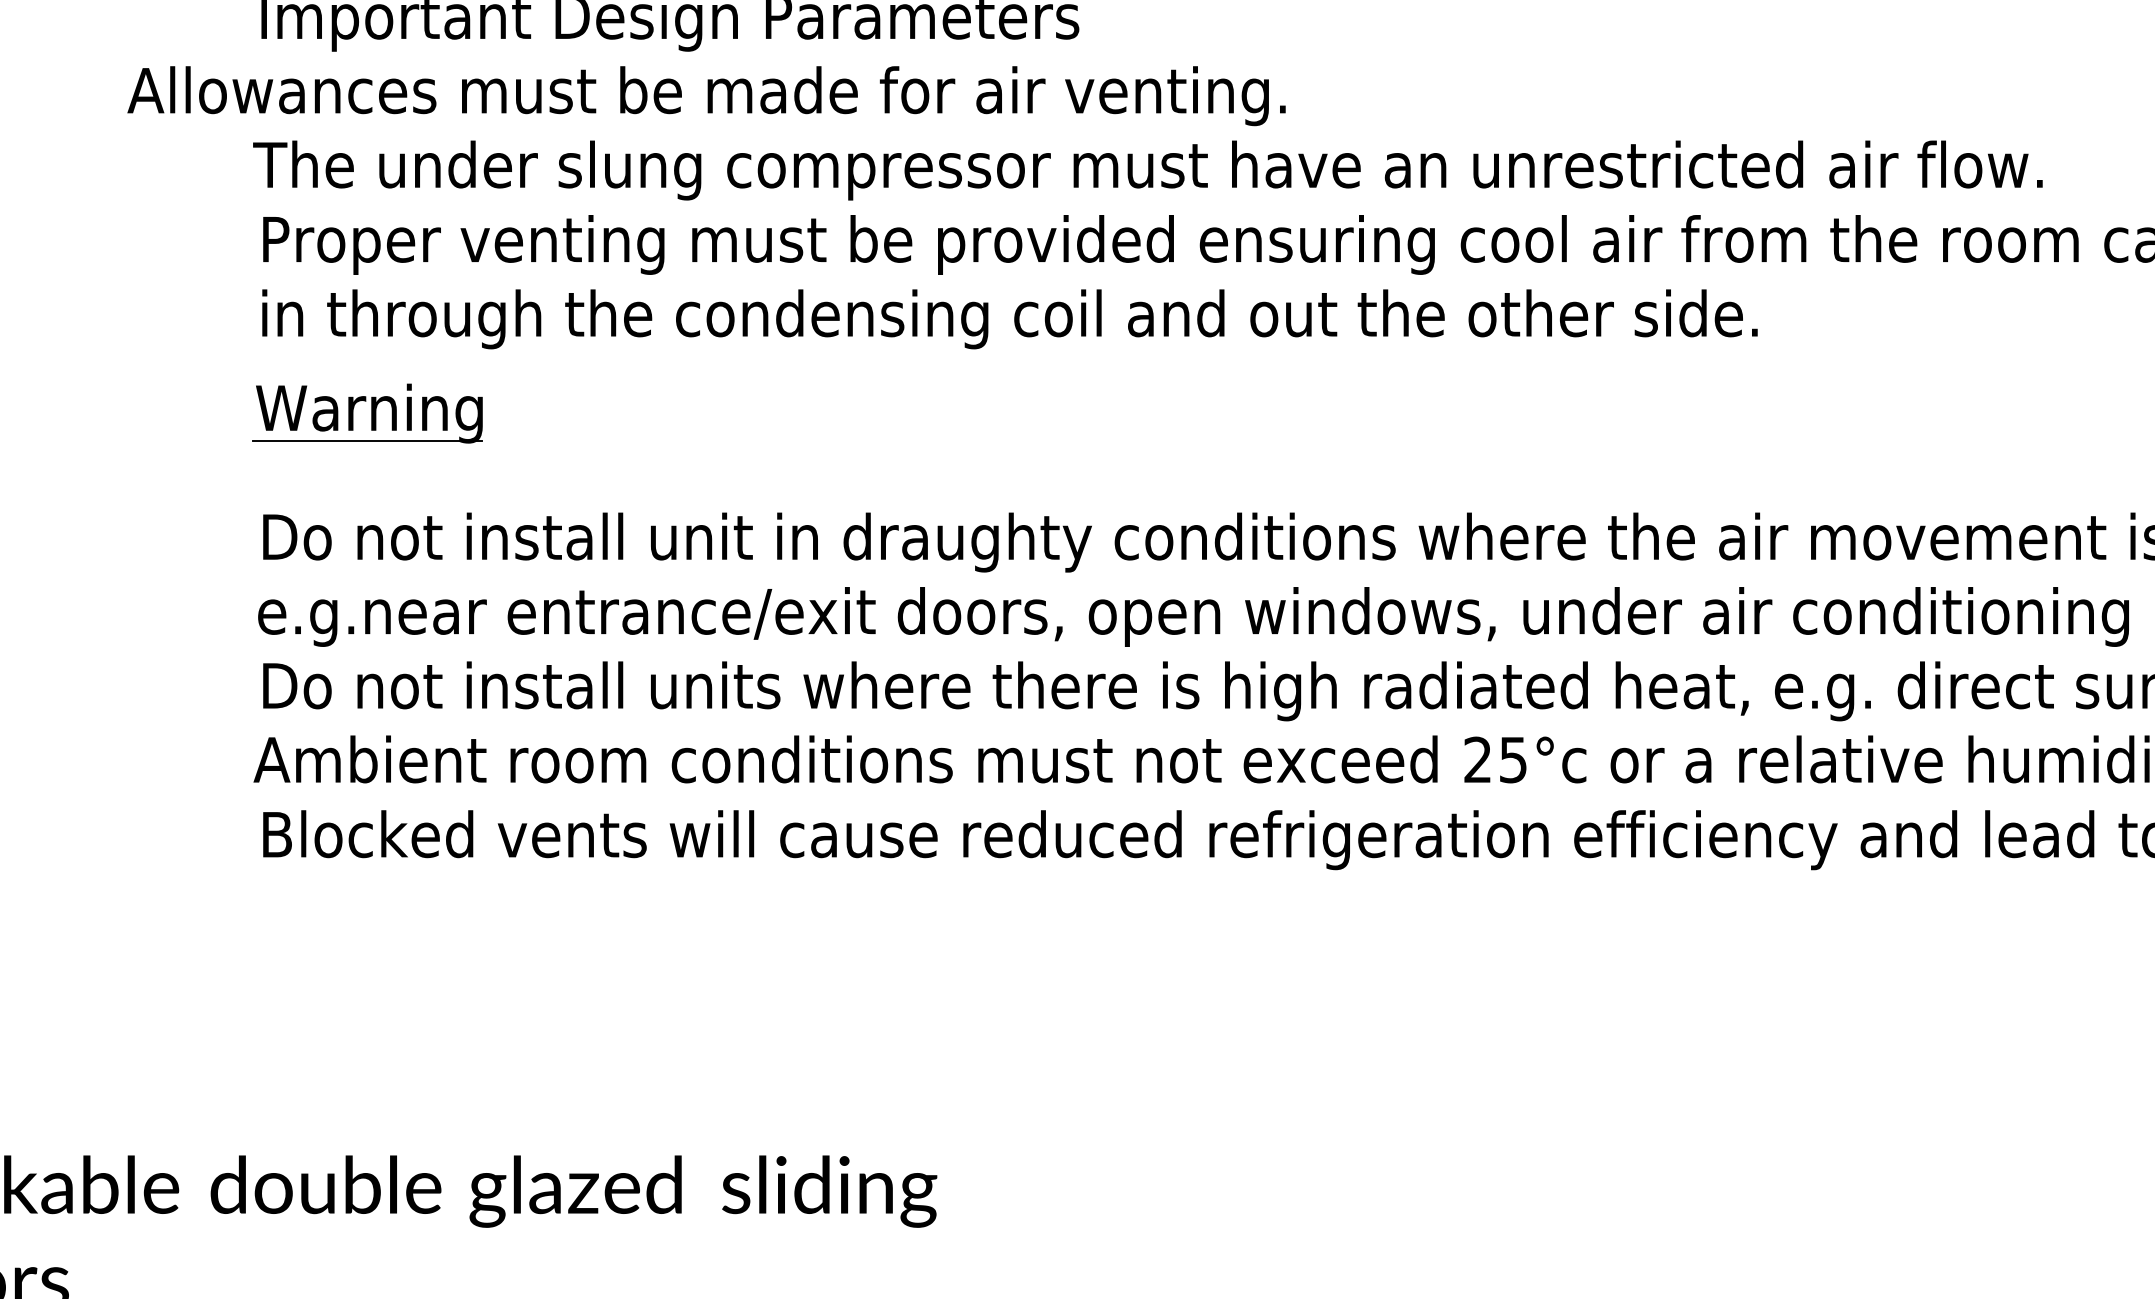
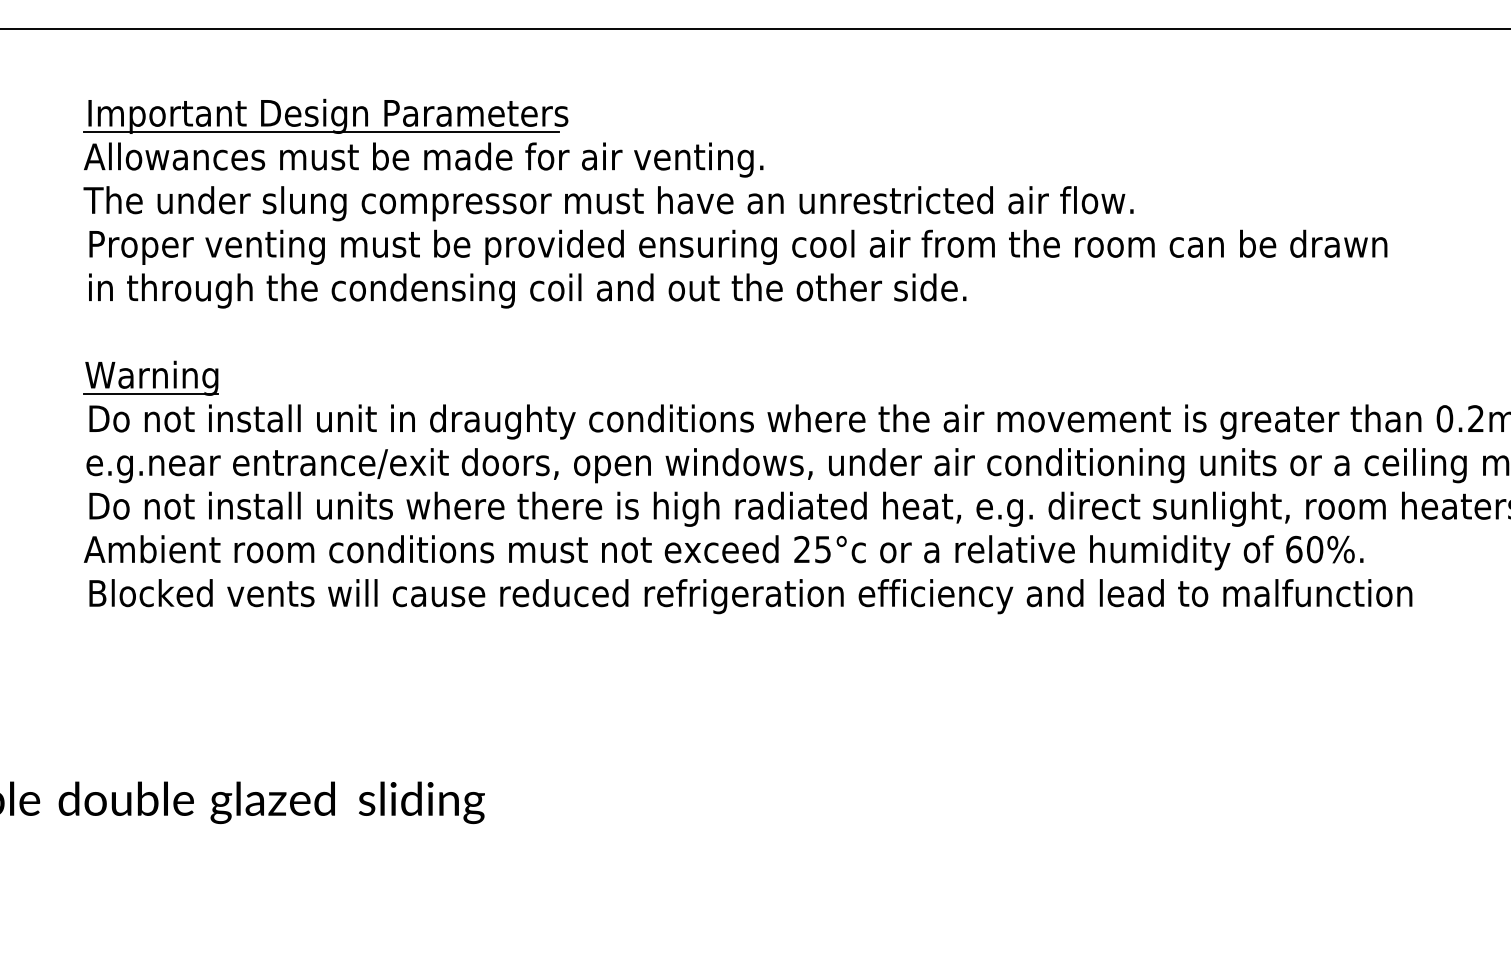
line: (656, 49) -> (320, 132), added
text: (706, 95) -> (423, 159), moved
part: (367, 412) -> (150, 377), moved

